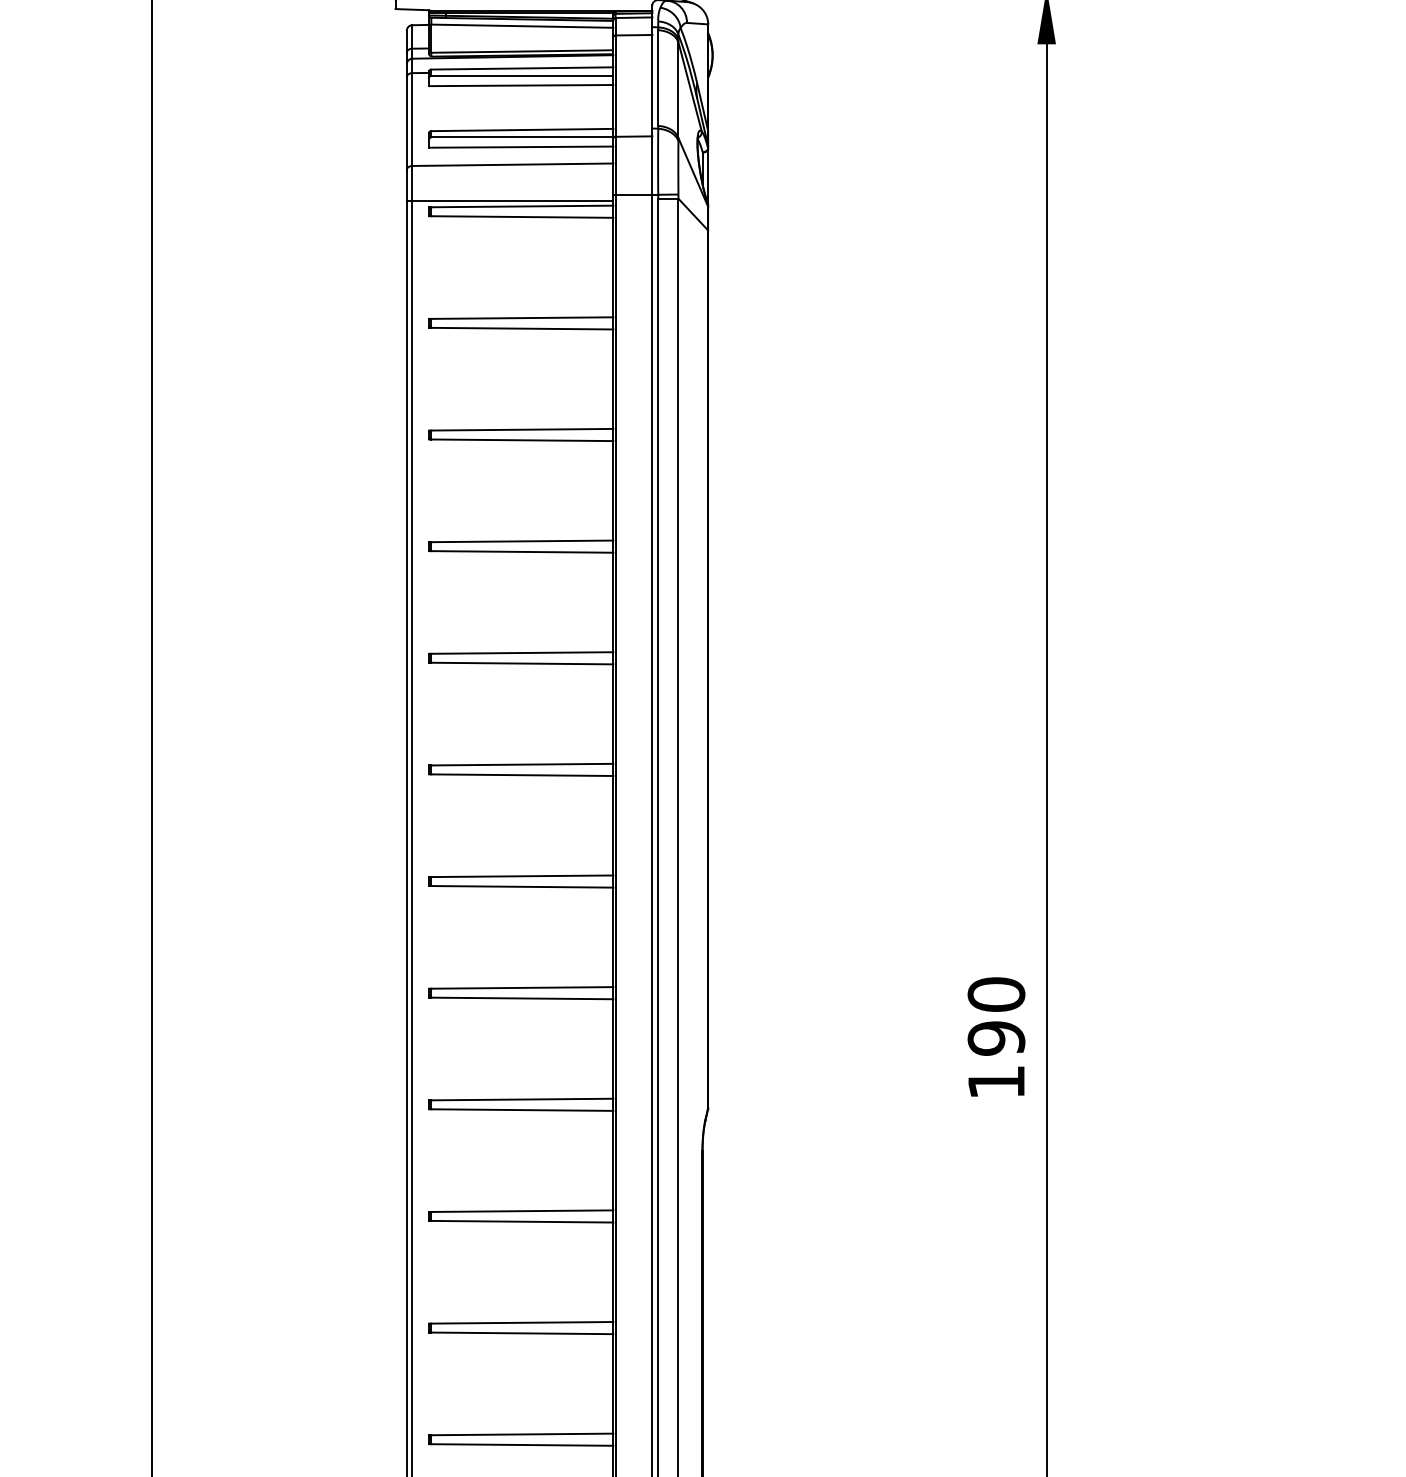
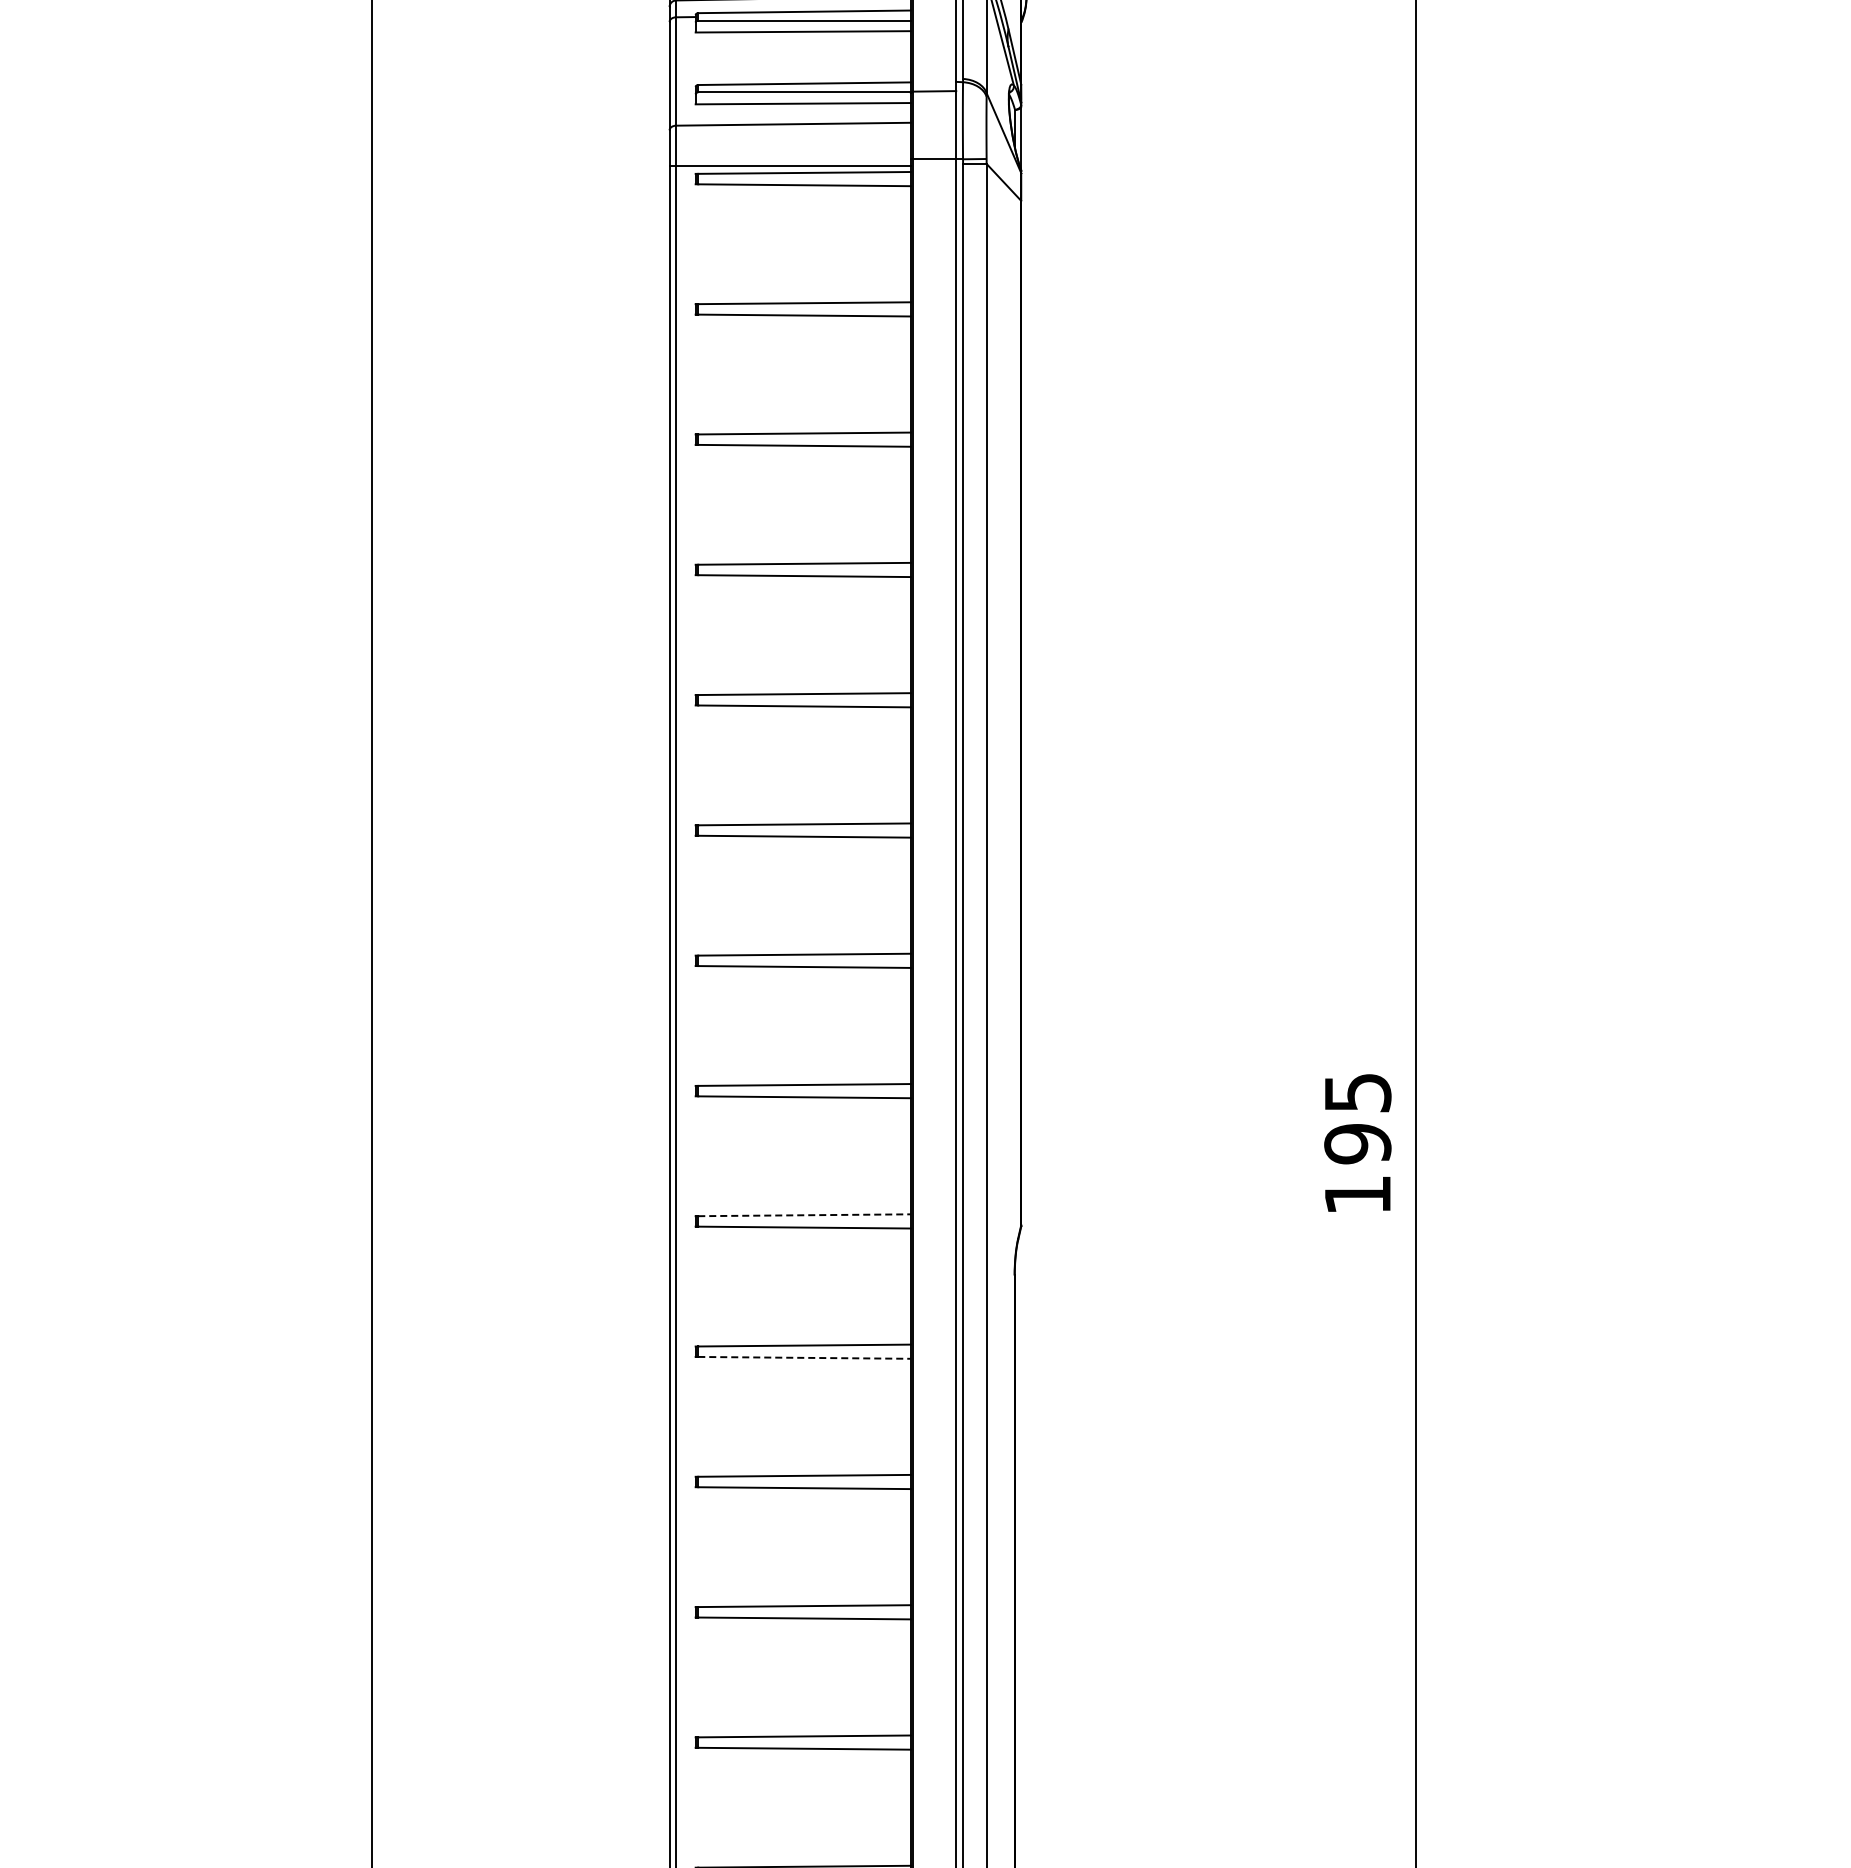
text: (996, 994) -> (1357, 1092), 190 -> 195
line: (522, 1099) -> (804, 1215), solid -> dashed
line: (522, 1221) -> (804, 1357), solid -> dashed

